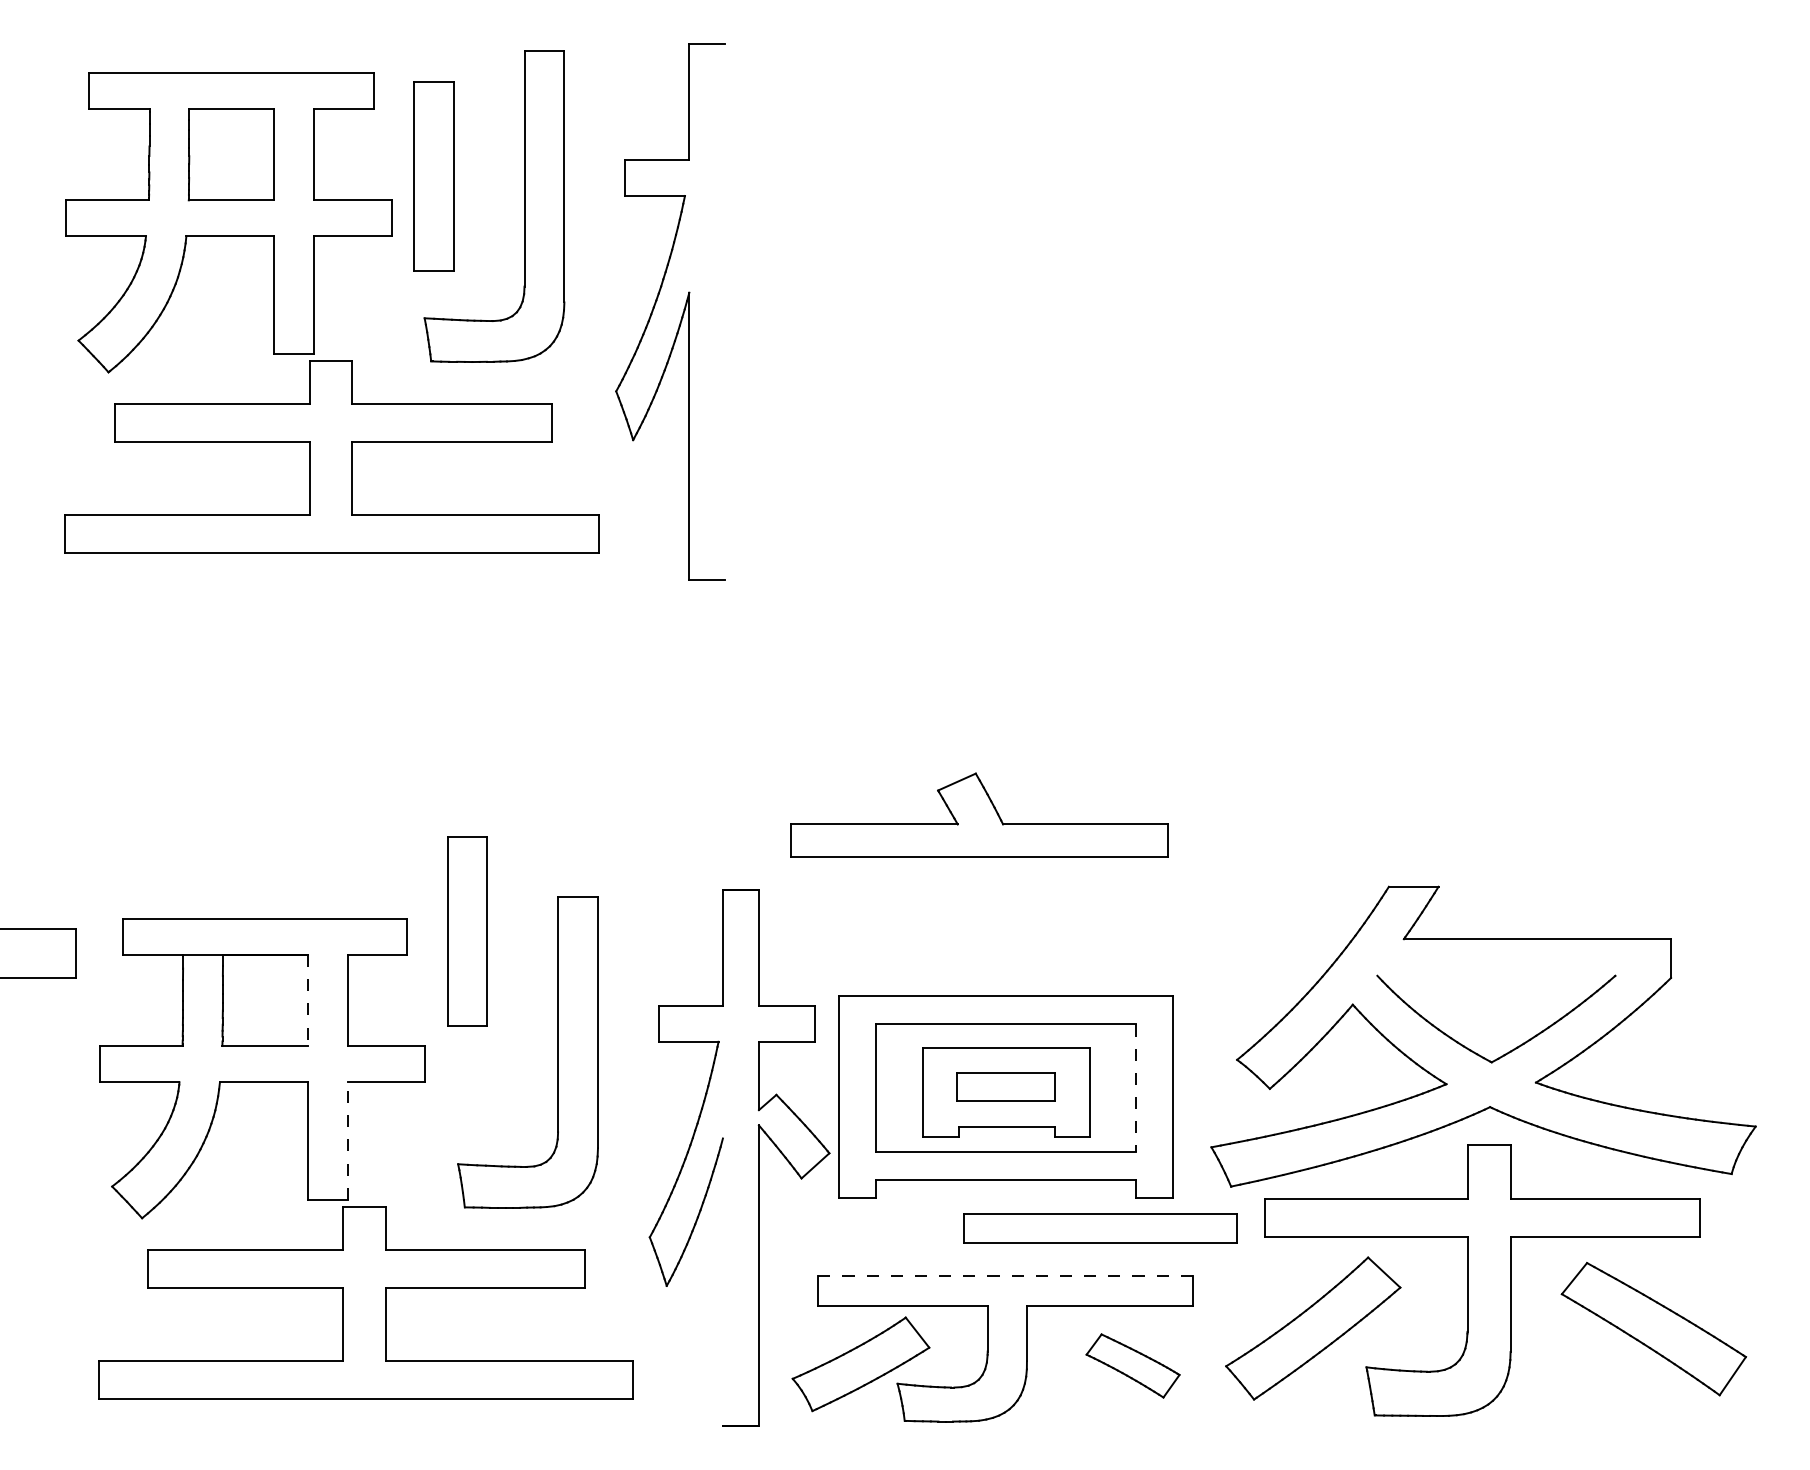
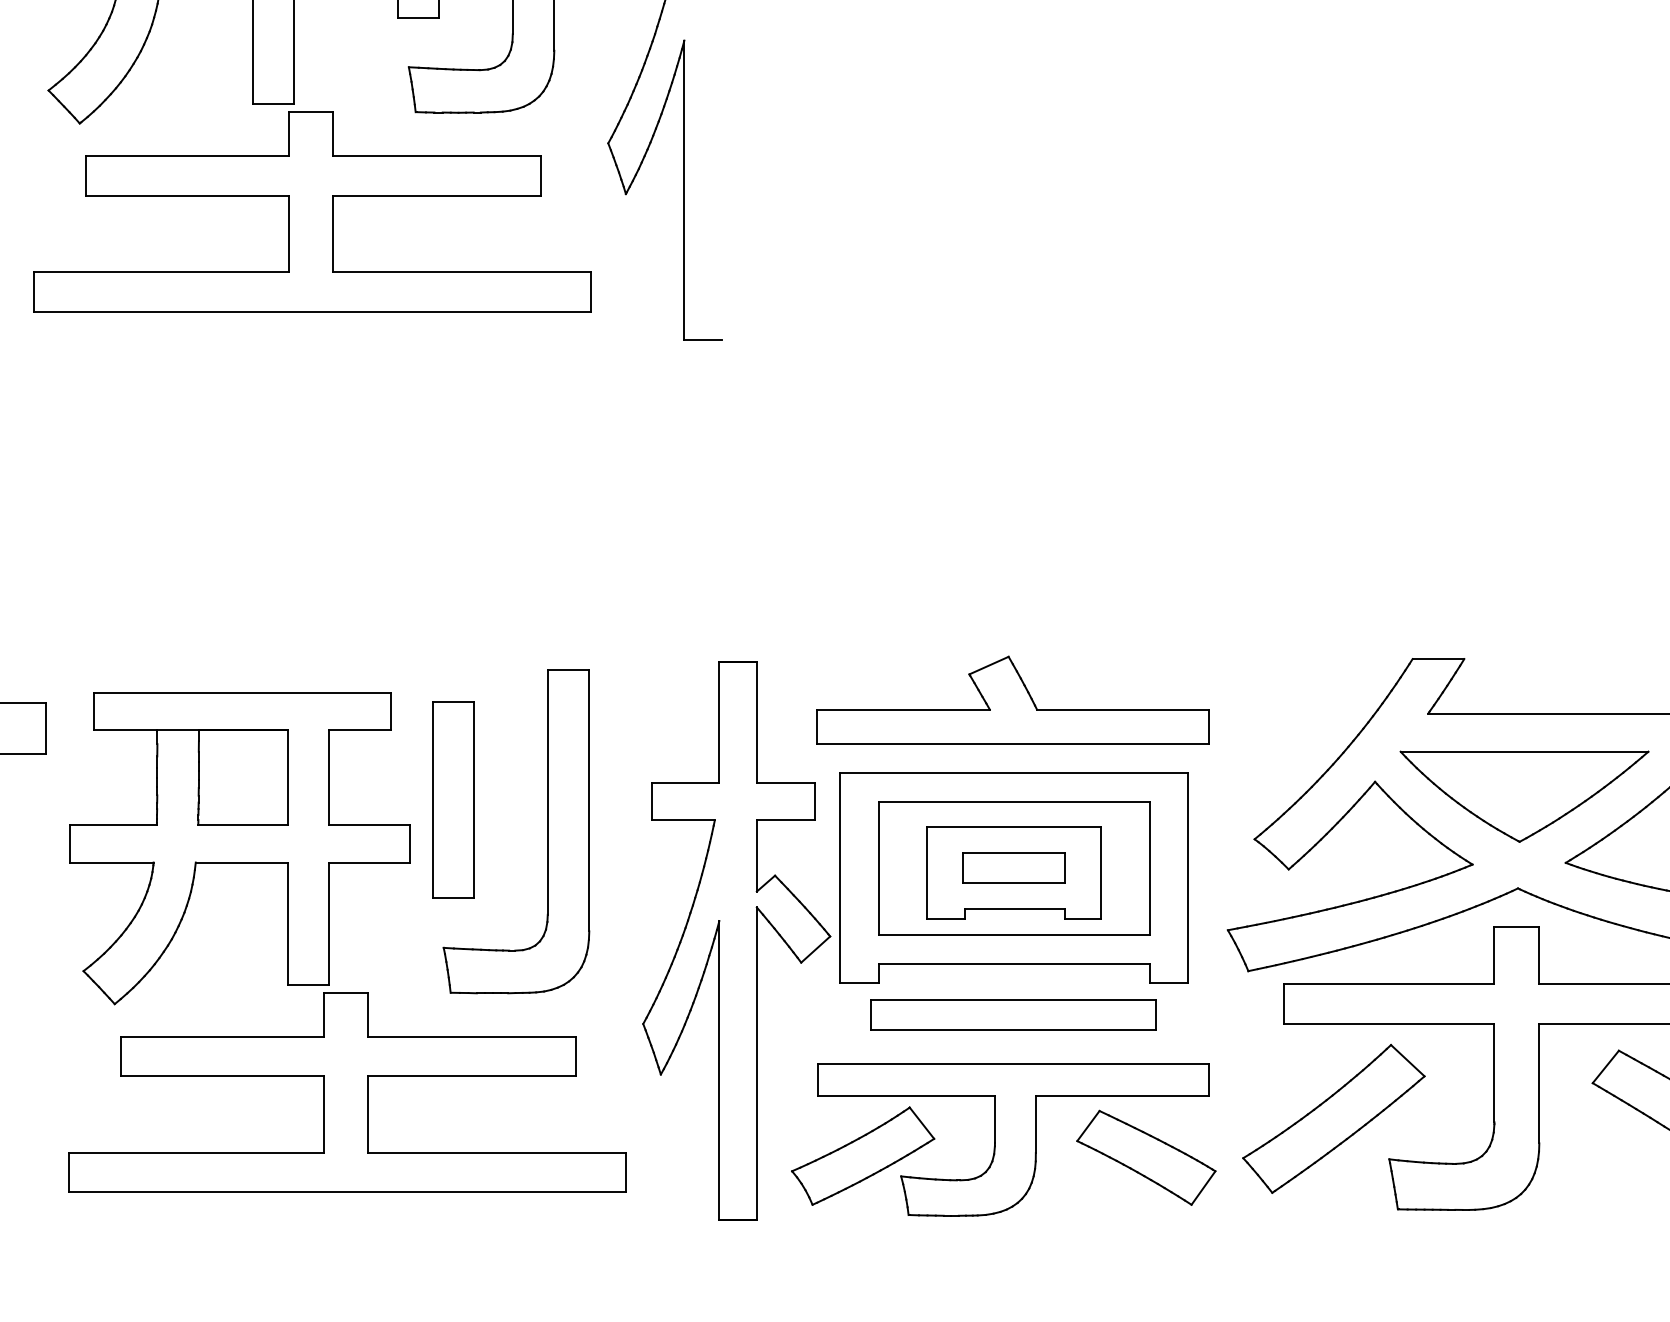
part: (979, 814) -> (1012, 699), moved
part: (467, 931) -> (453, 800), moved
line: (1496, 975) -> (1524, 751), added
line: (308, 1000) -> (287, 777), dashed -> solid
line: (1136, 1088) -> (1149, 869), dashed -> solid
line: (347, 1141) -> (328, 924), dashed -> solid
part: (1100, 1228) -> (1013, 1014), moved
line: (1004, 1275) -> (1012, 1063), dashed -> solid
line: (722, 1281) -> (718, 1069), added
part: (1132, 1365) -> (1145, 1157), size x1.43

